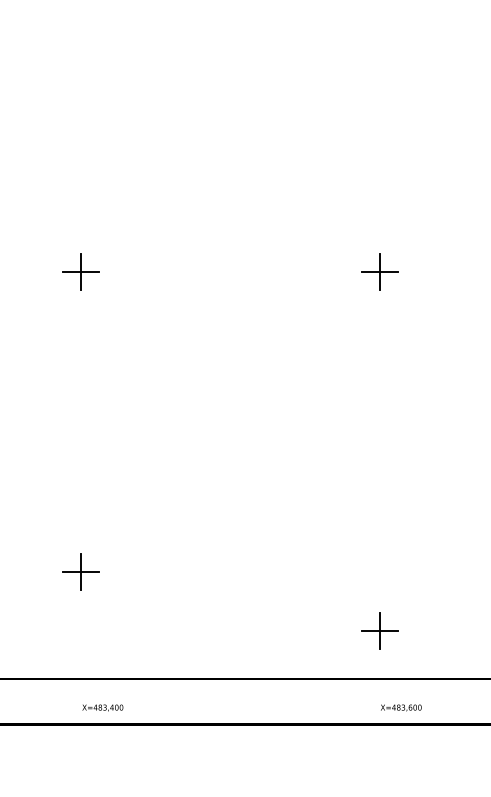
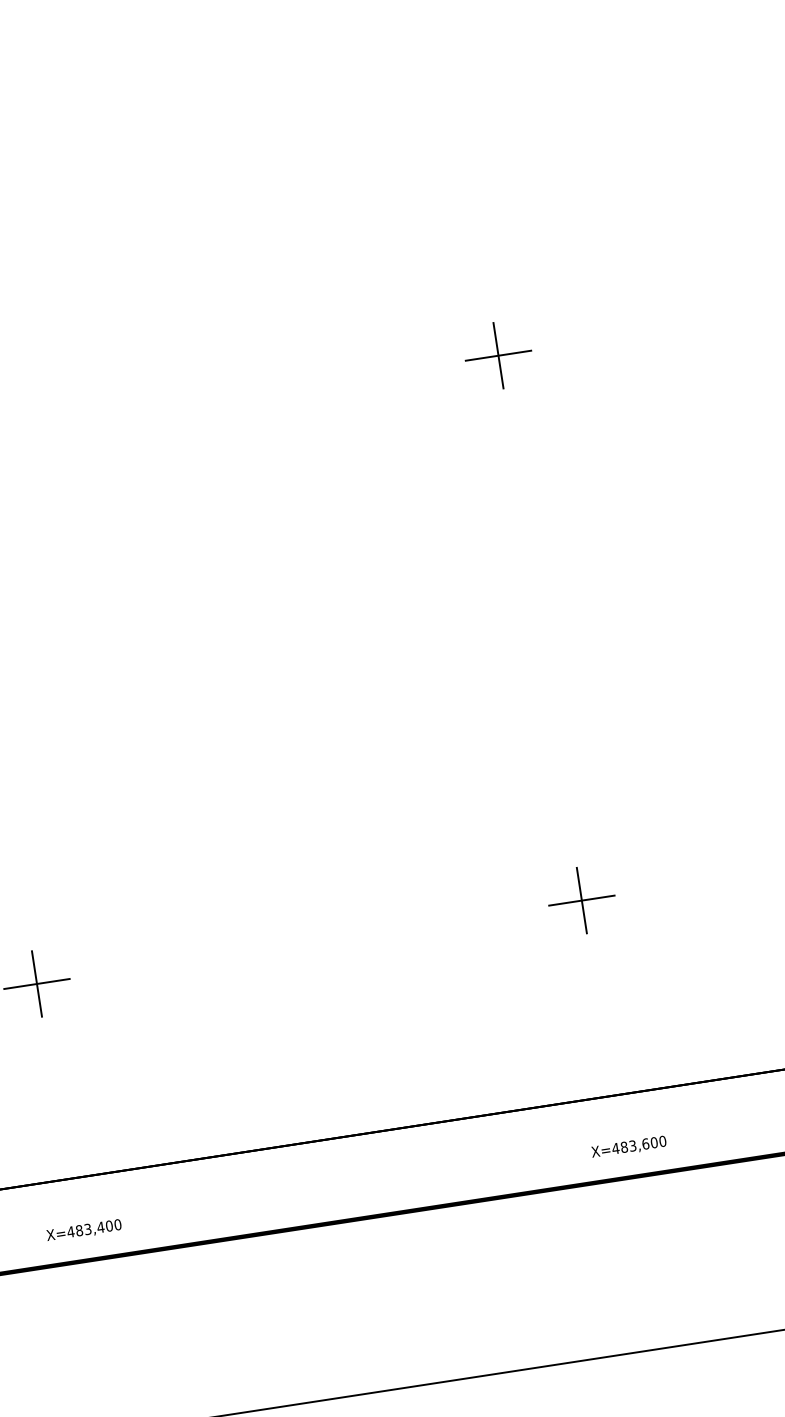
part: (379, 630) -> (580, 900), moved
text: (102, 707) -> (83, 1229), moved
text: (401, 707) -> (629, 1146), moved

